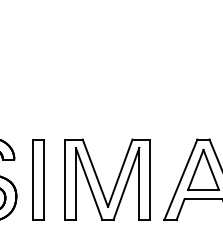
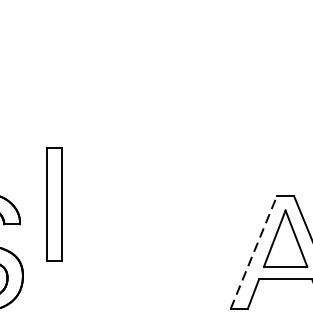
part: (38, 179) -> (54, 204), moved
line: (180, 179) -> (253, 251), solid -> dashed
part: (99, 180) -> (139, 253), removed

